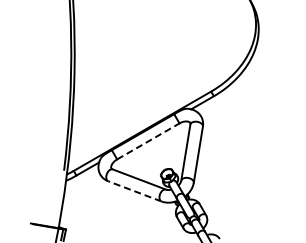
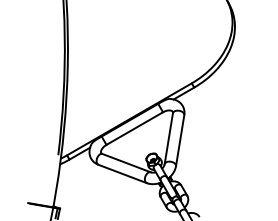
line: (148, 141) -> (134, 128), dashed -> solid
line: (134, 191) -> (122, 174), dashed -> solid

